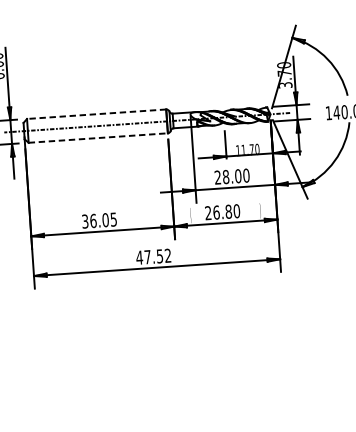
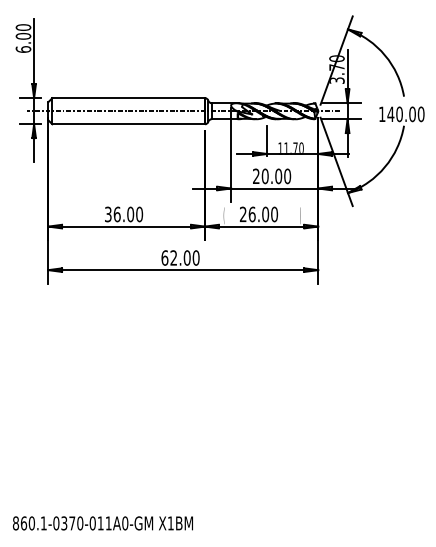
line: (96, 114) -> (128, 98), dashed -> solid
line: (99, 138) -> (129, 124), dashed -> solid
text: (225, 177) -> (264, 176), 28.00 -> 20.00
text: (228, 211) -> (265, 214), 26.80 -> 26.00
text: (113, 219) -> (139, 214), 36.05 -> 36.00
text: (153, 256) -> (180, 257), 47.52 -> 62.00

